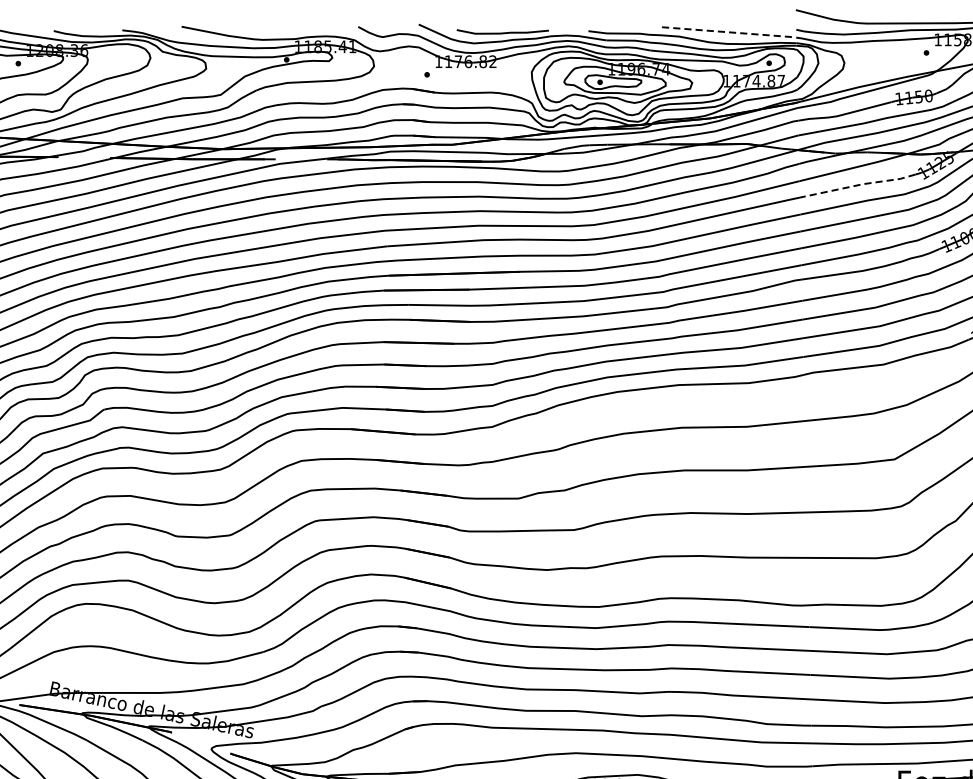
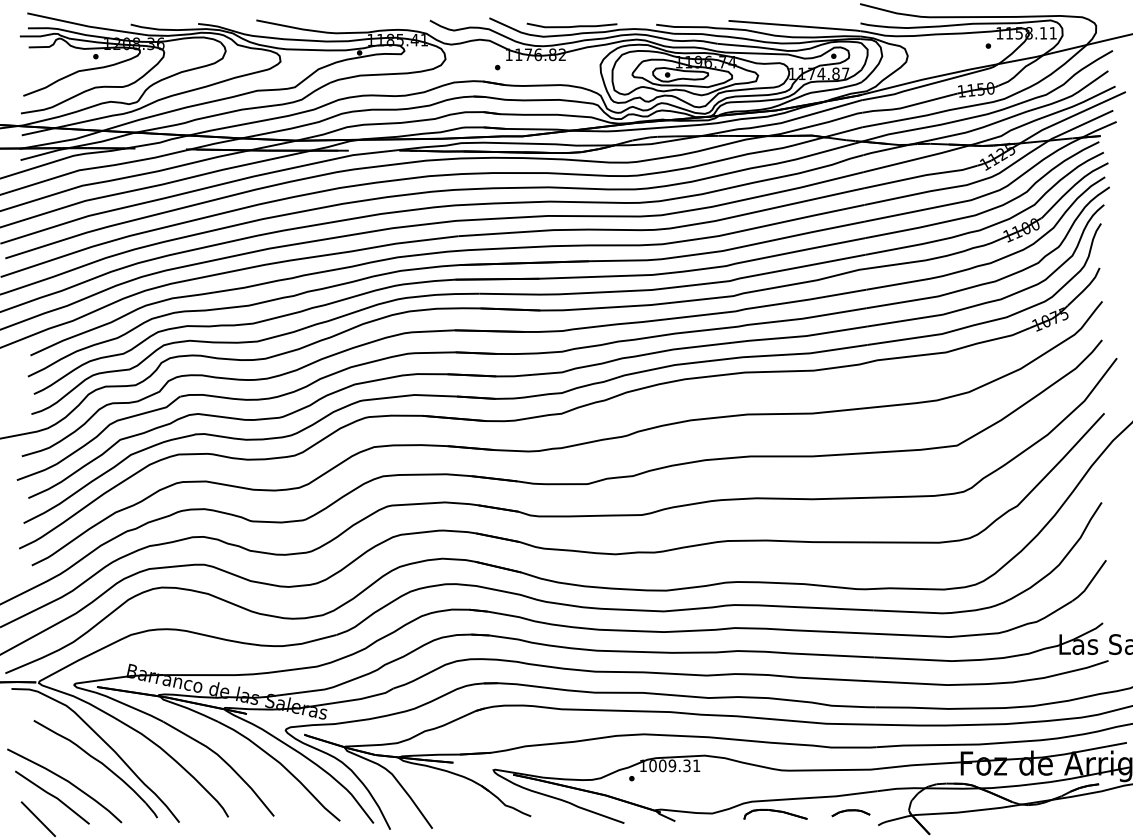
line: (730, 31) -> (795, 25), dashed -> solid
line: (858, 185) -> (921, 176), dashed -> solid

